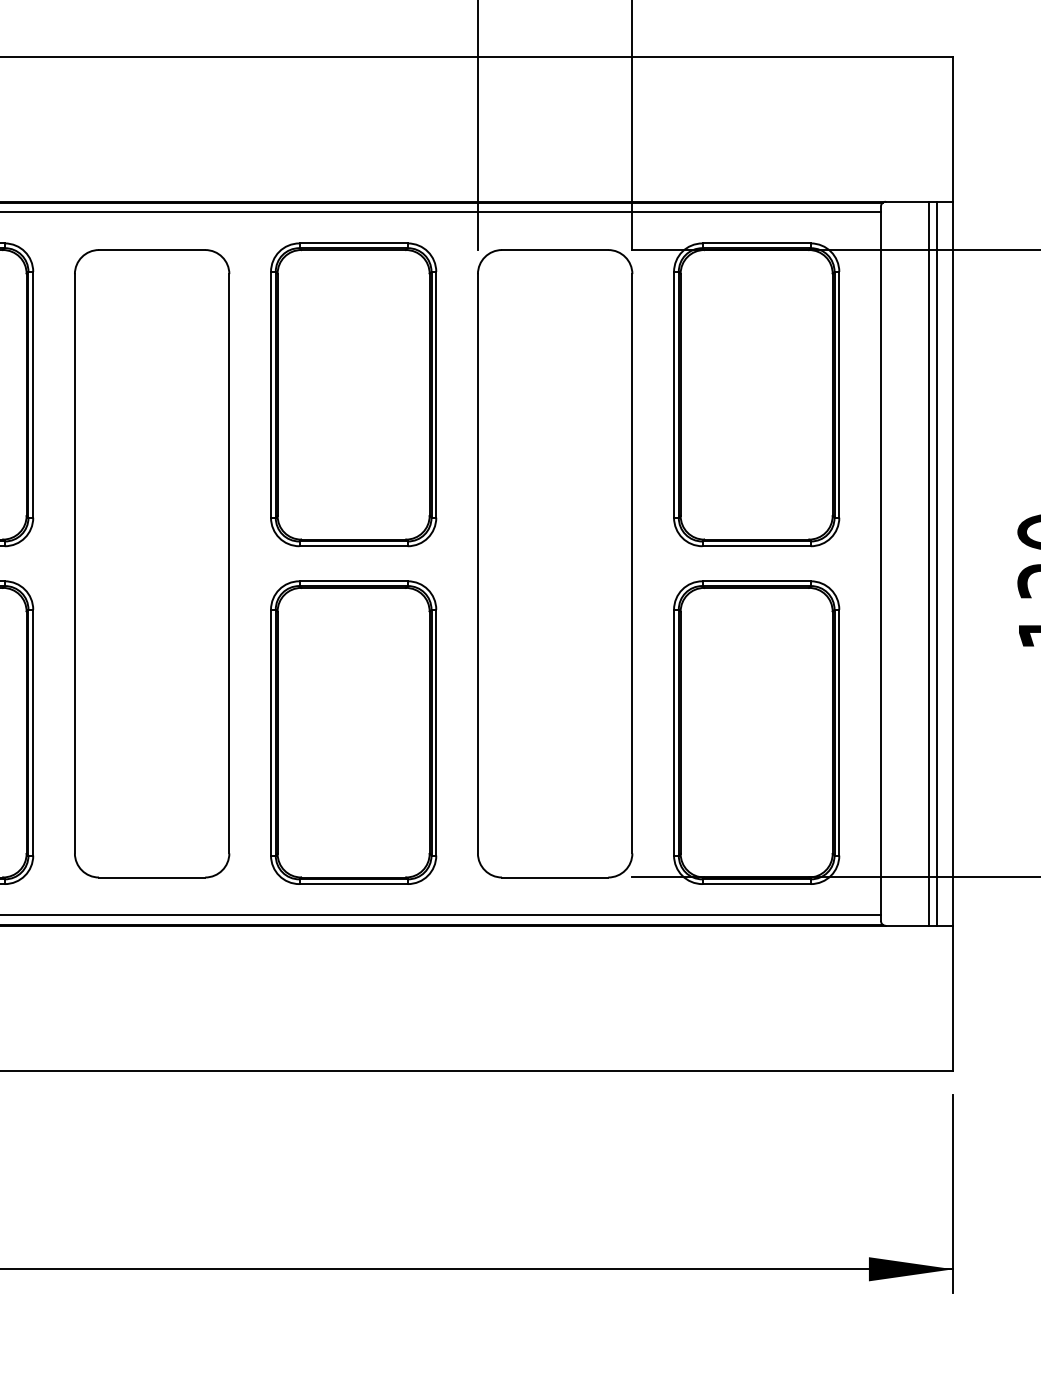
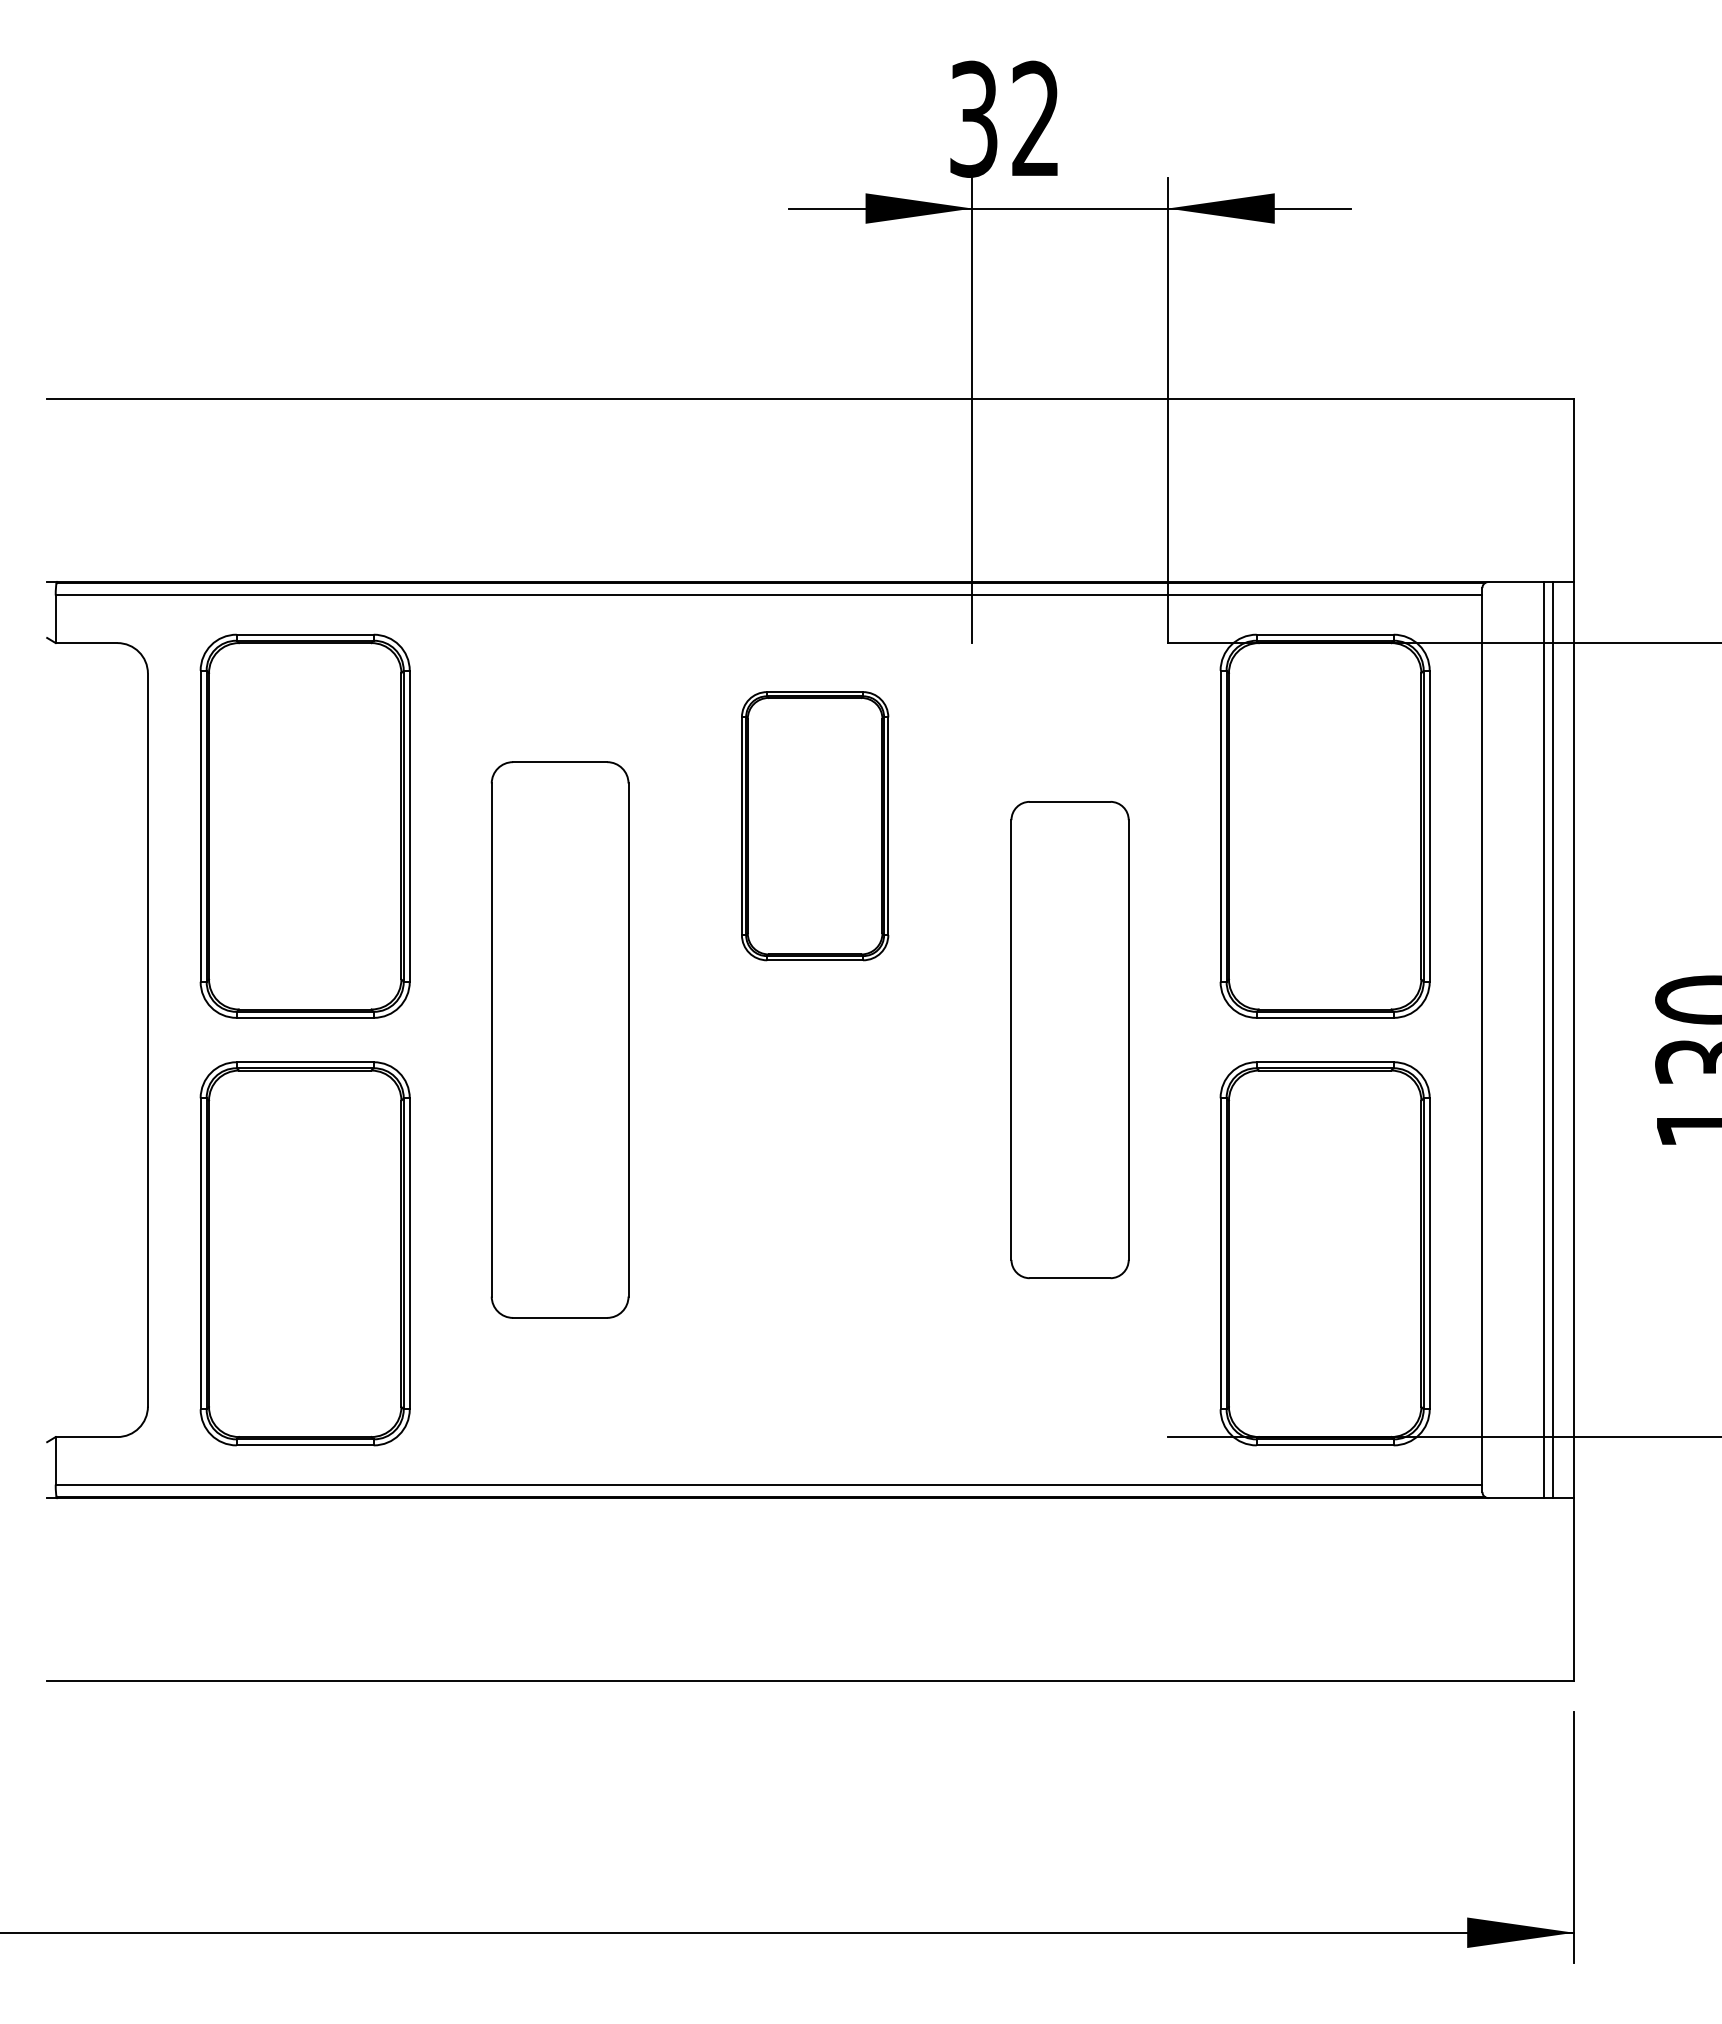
part: (353, 394) -> (814, 825), size x0.7
part: (151, 563) -> (559, 1039), size x0.7
part: (554, 563) -> (1069, 1039), size x0.6
part: (353, 732) -> (814, 1253), removed

